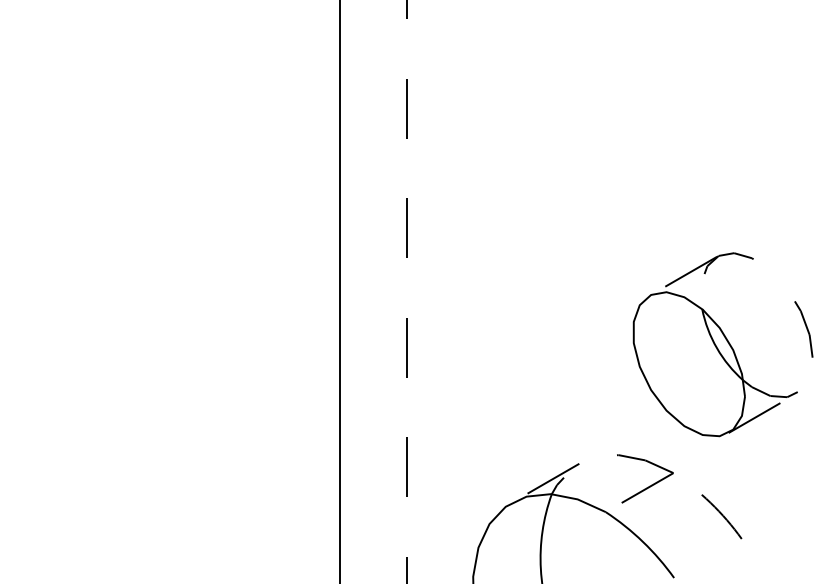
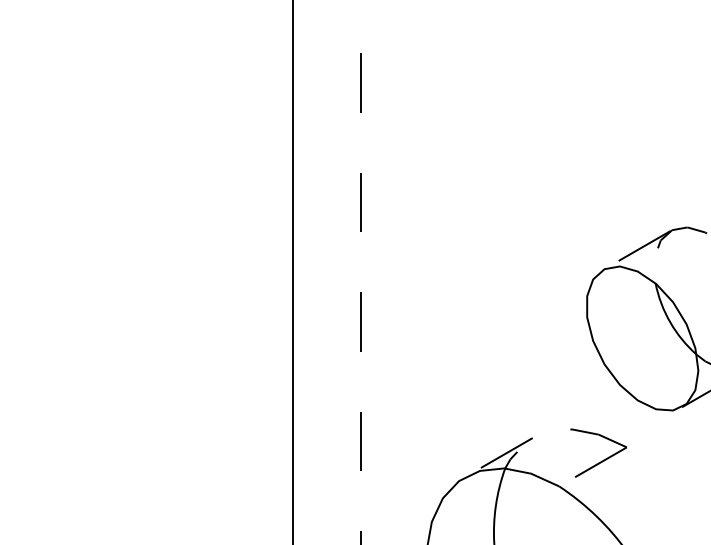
arc: (721, 515) -> (674, 489), removed

